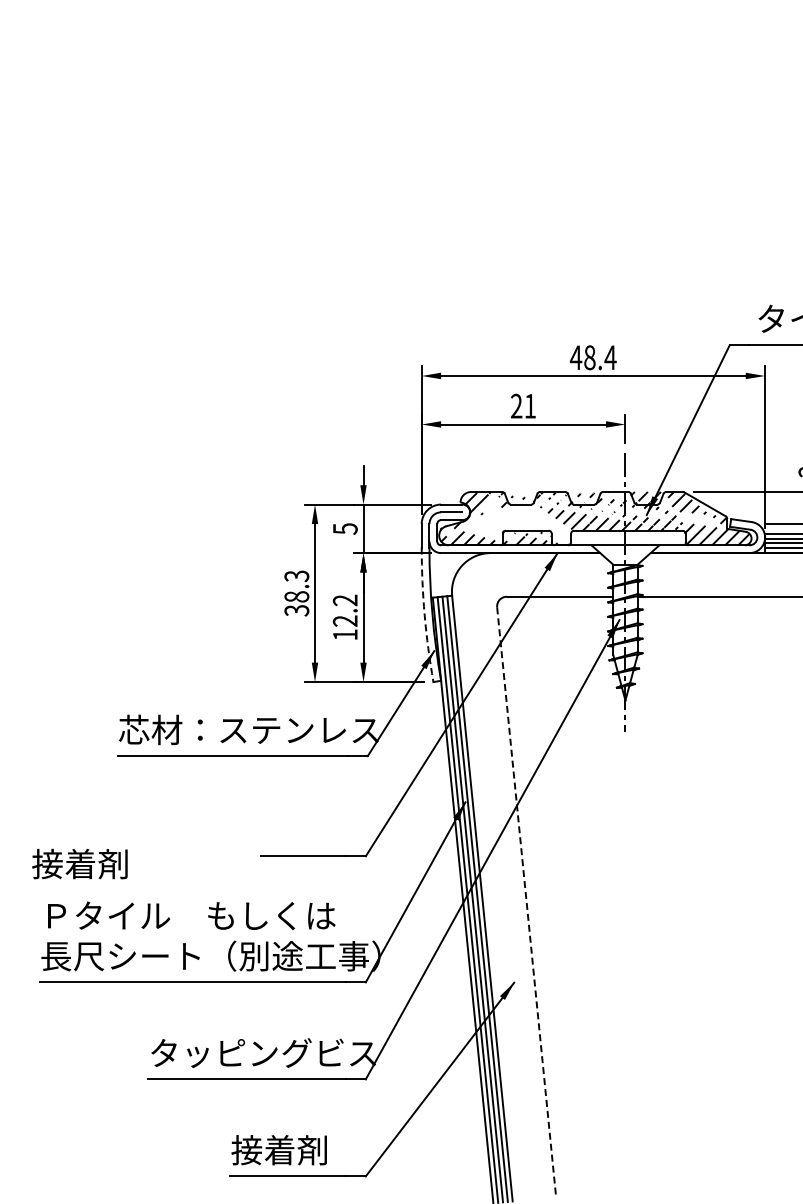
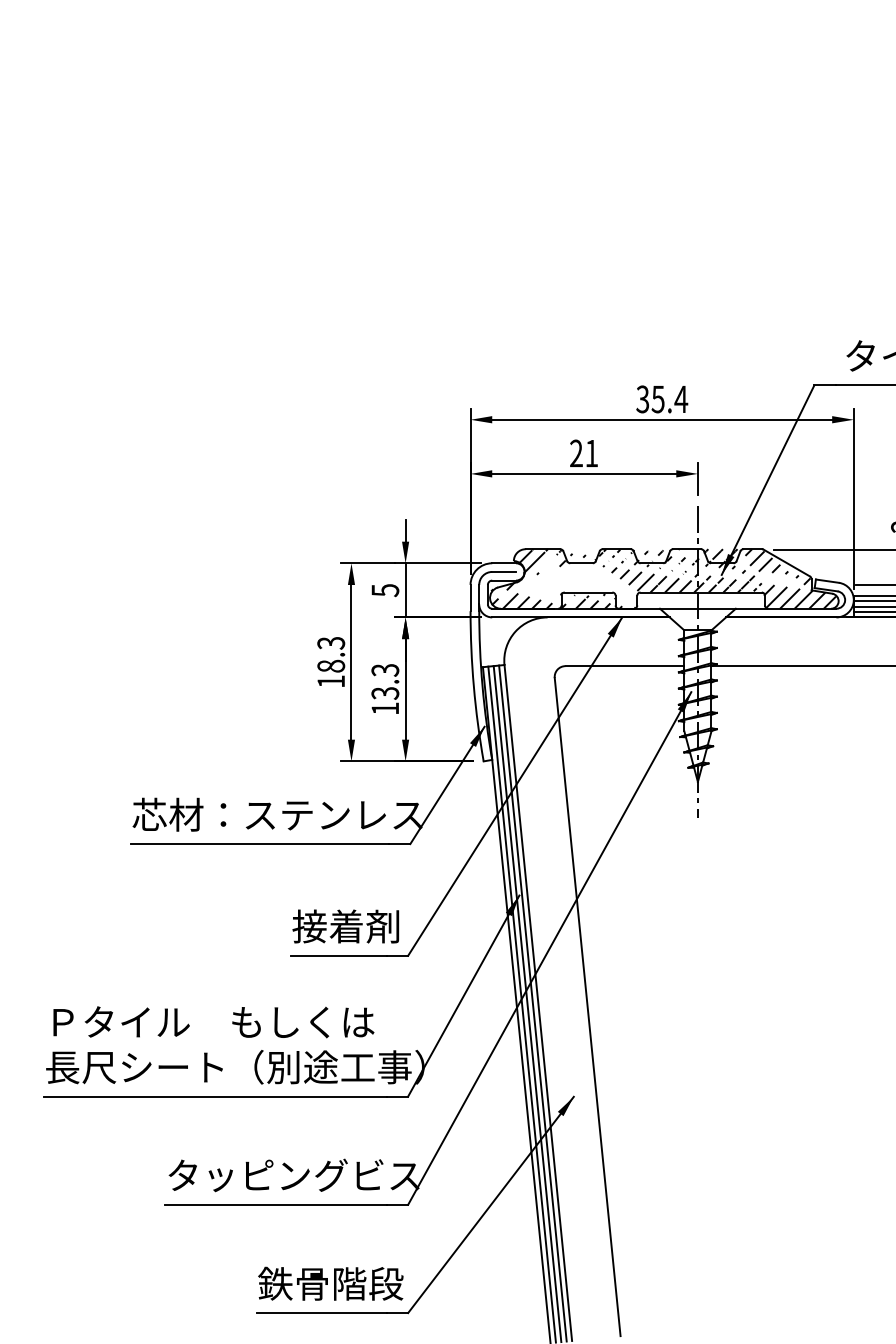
text: (582, 357) -> (649, 399), 48.4 -> 35.4
text: (296, 610) -> (330, 681), 38.3 -> 18.3
text: (345, 610) -> (385, 681), 12.2 -> 13.3
arc: (424, 615) -> (473, 687), dashed -> solid
text: (79, 863) -> (345, 925), moved
line: (526, 902) -> (587, 1007), dashed -> solid
text: (296, 1150) -> (330, 1284), 接着剤 -> 鉄骨階段

